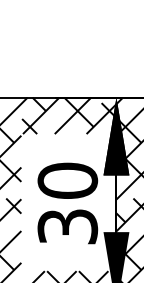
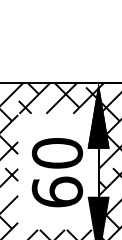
text: (67, 226) -> (57, 191), 30 -> 60

